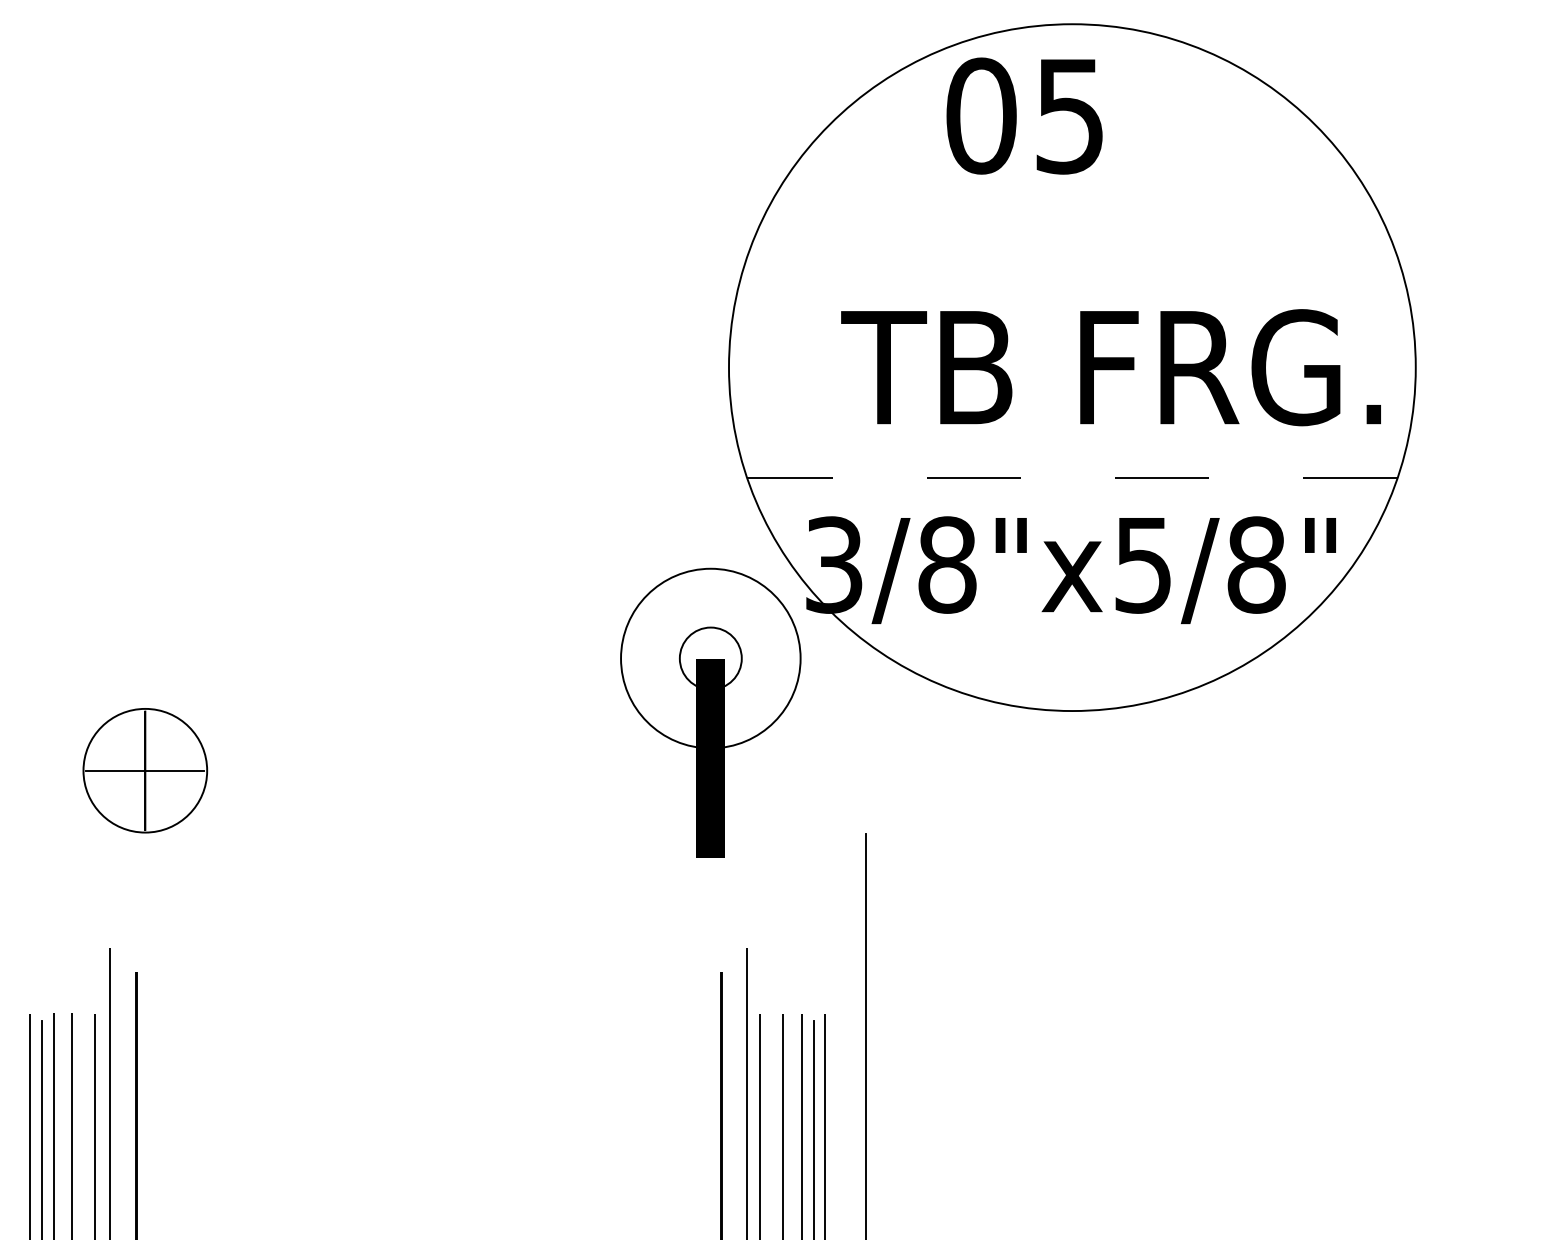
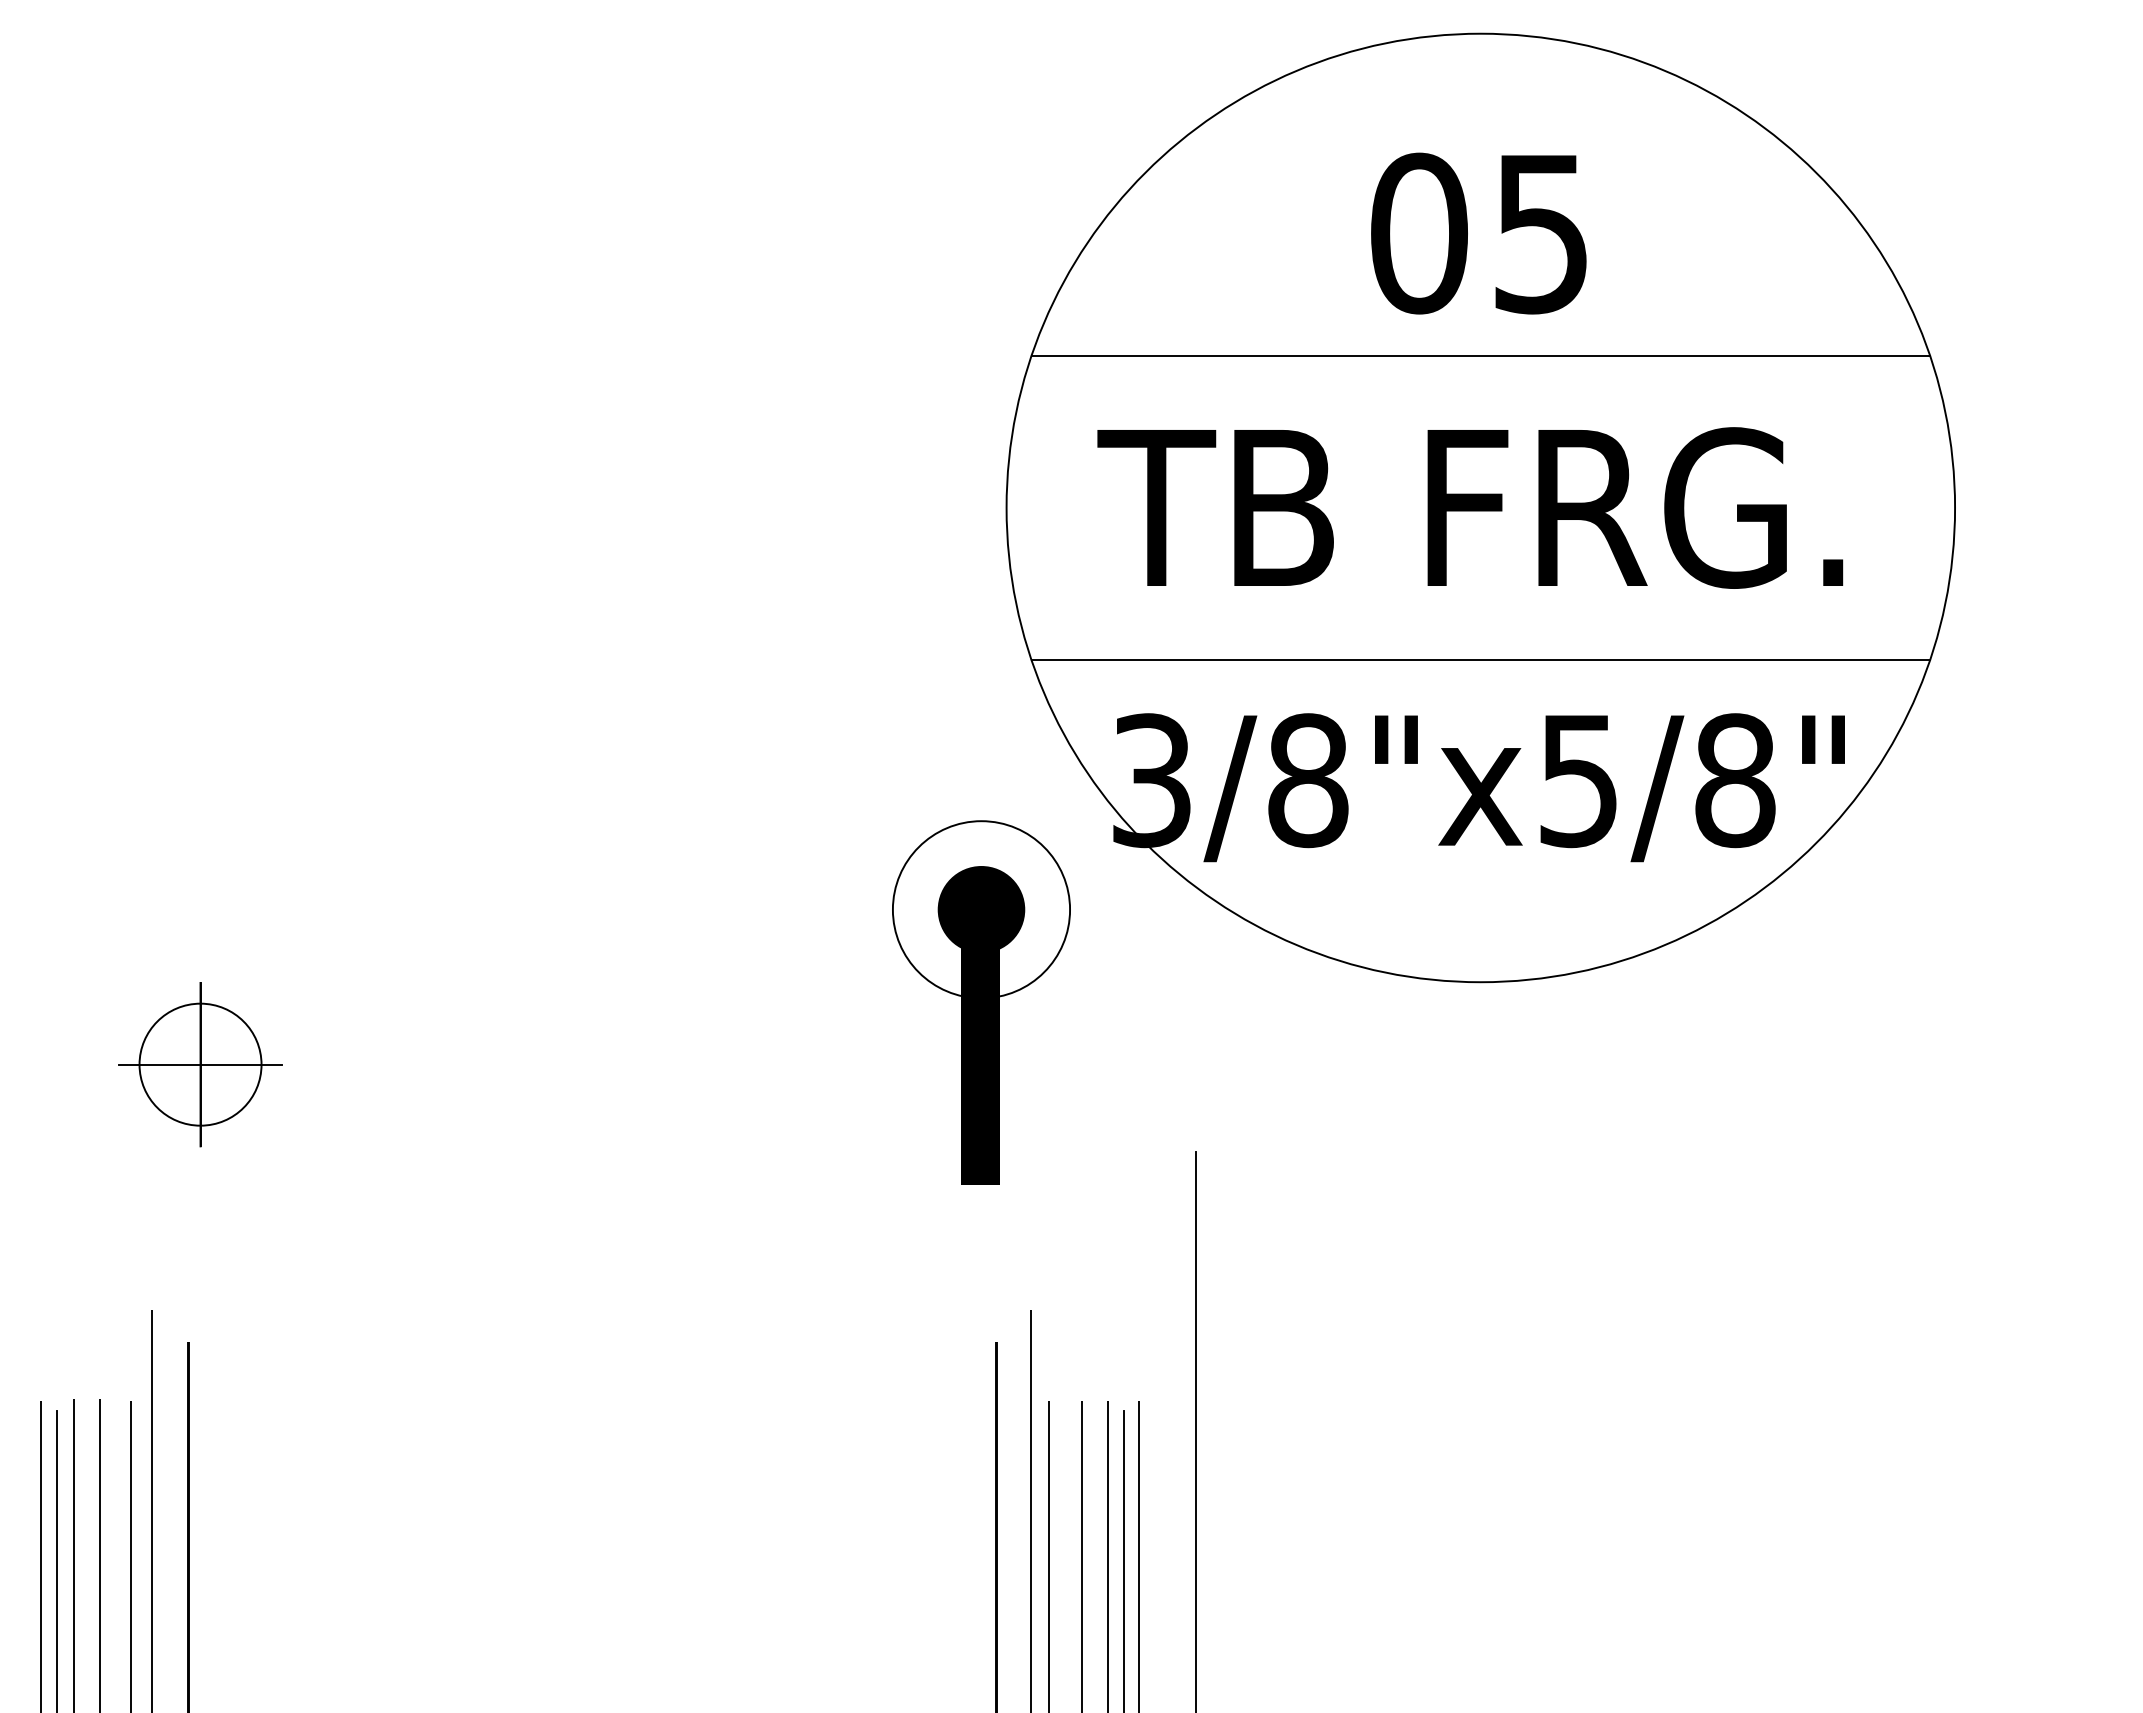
text: (1024, 116) -> (1478, 233), moved
line: (1072, 257) -> (1480, 356), added
text: (1111, 367) -> (1470, 507), moved
line: (1072, 477) -> (1480, 659), dashed -> solid
circle: (710, 658) -> (981, 909), size x0.71
fill: (710, 658) -> (981, 909), added
circle: (145, 770) -> (200, 1064), size x0.71

